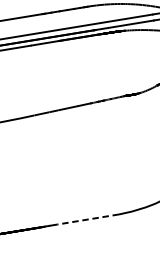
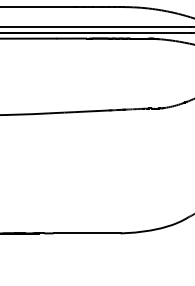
line: (87, 219) -> (86, 233), dashed -> solid

